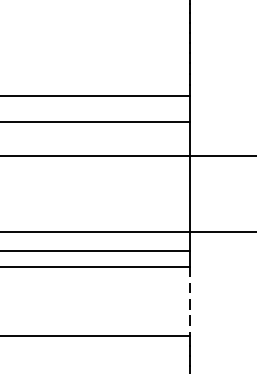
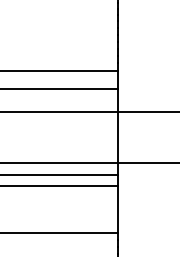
line: (190, 302) -> (118, 210), dashed -> solid

